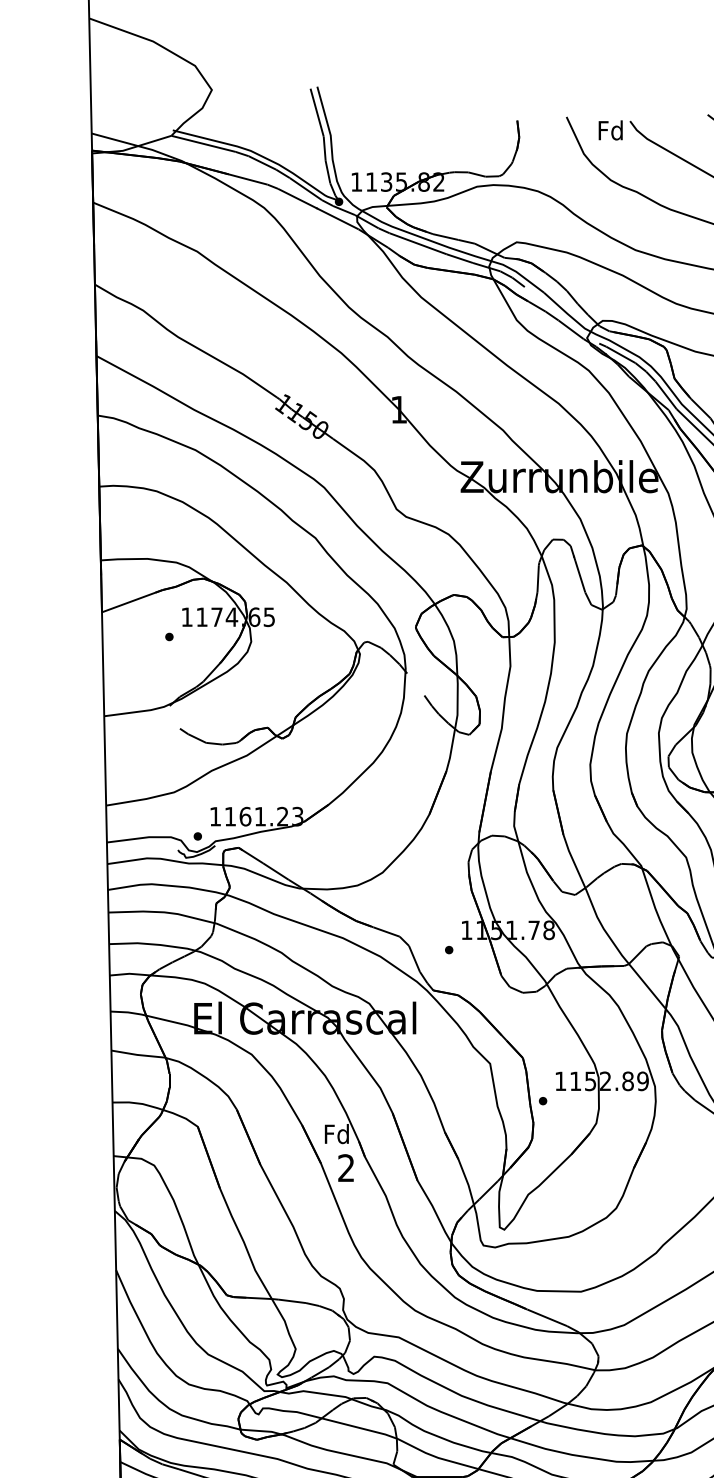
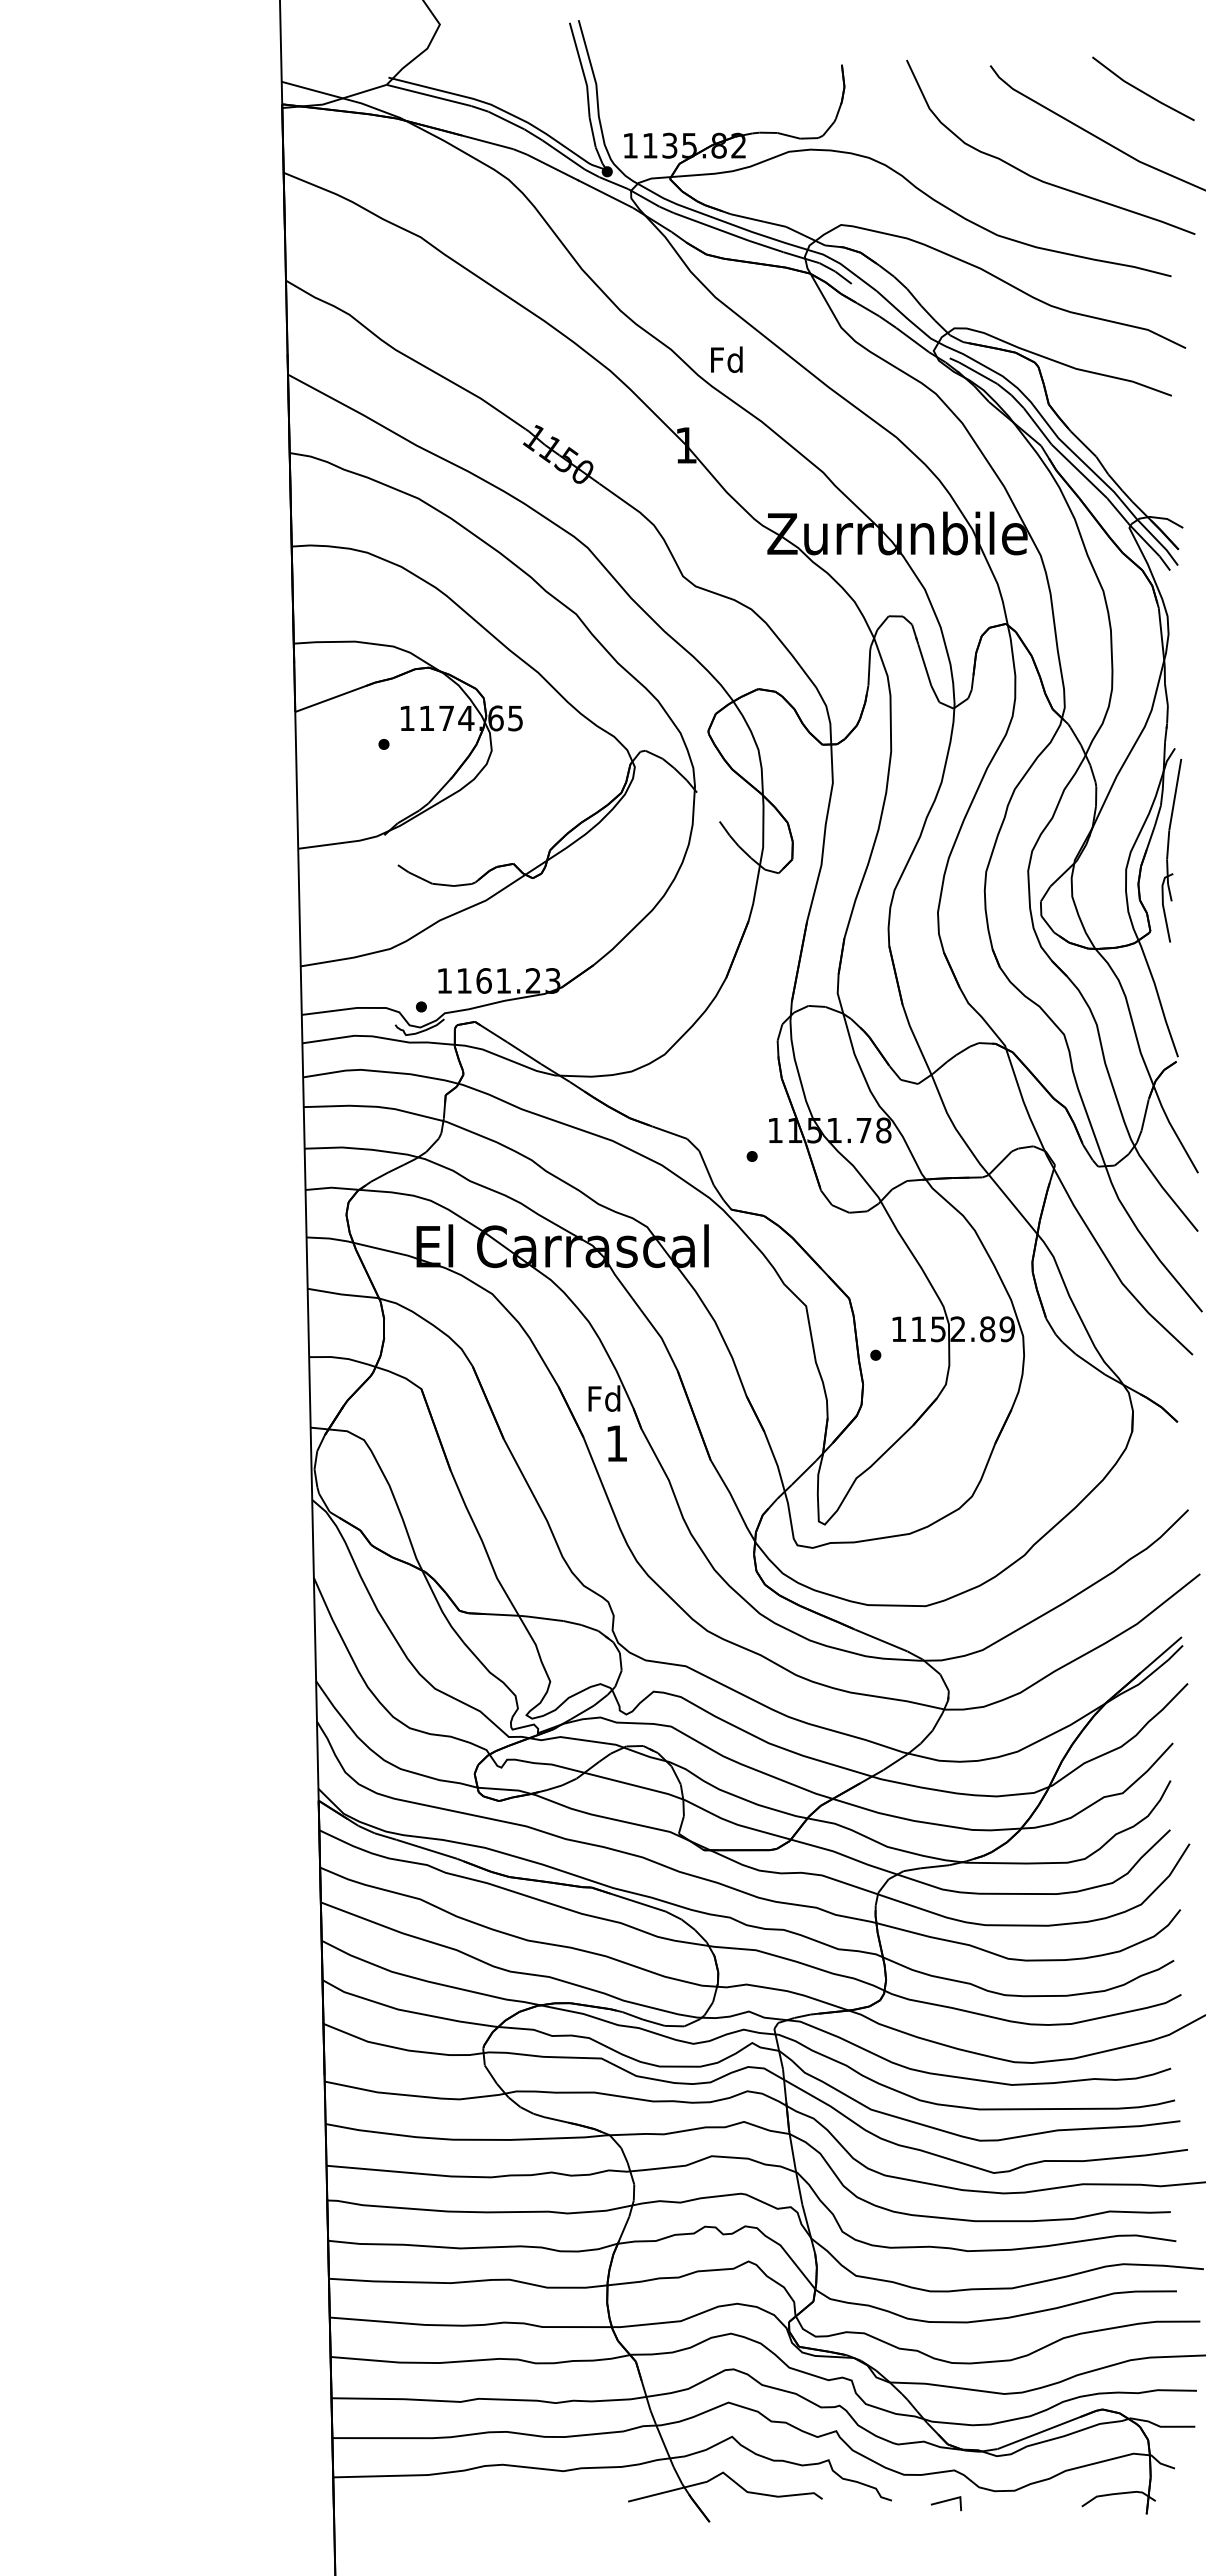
text: (610, 130) -> (726, 359), moved
text: (346, 1168) -> (616, 1443), 2 -> 1

